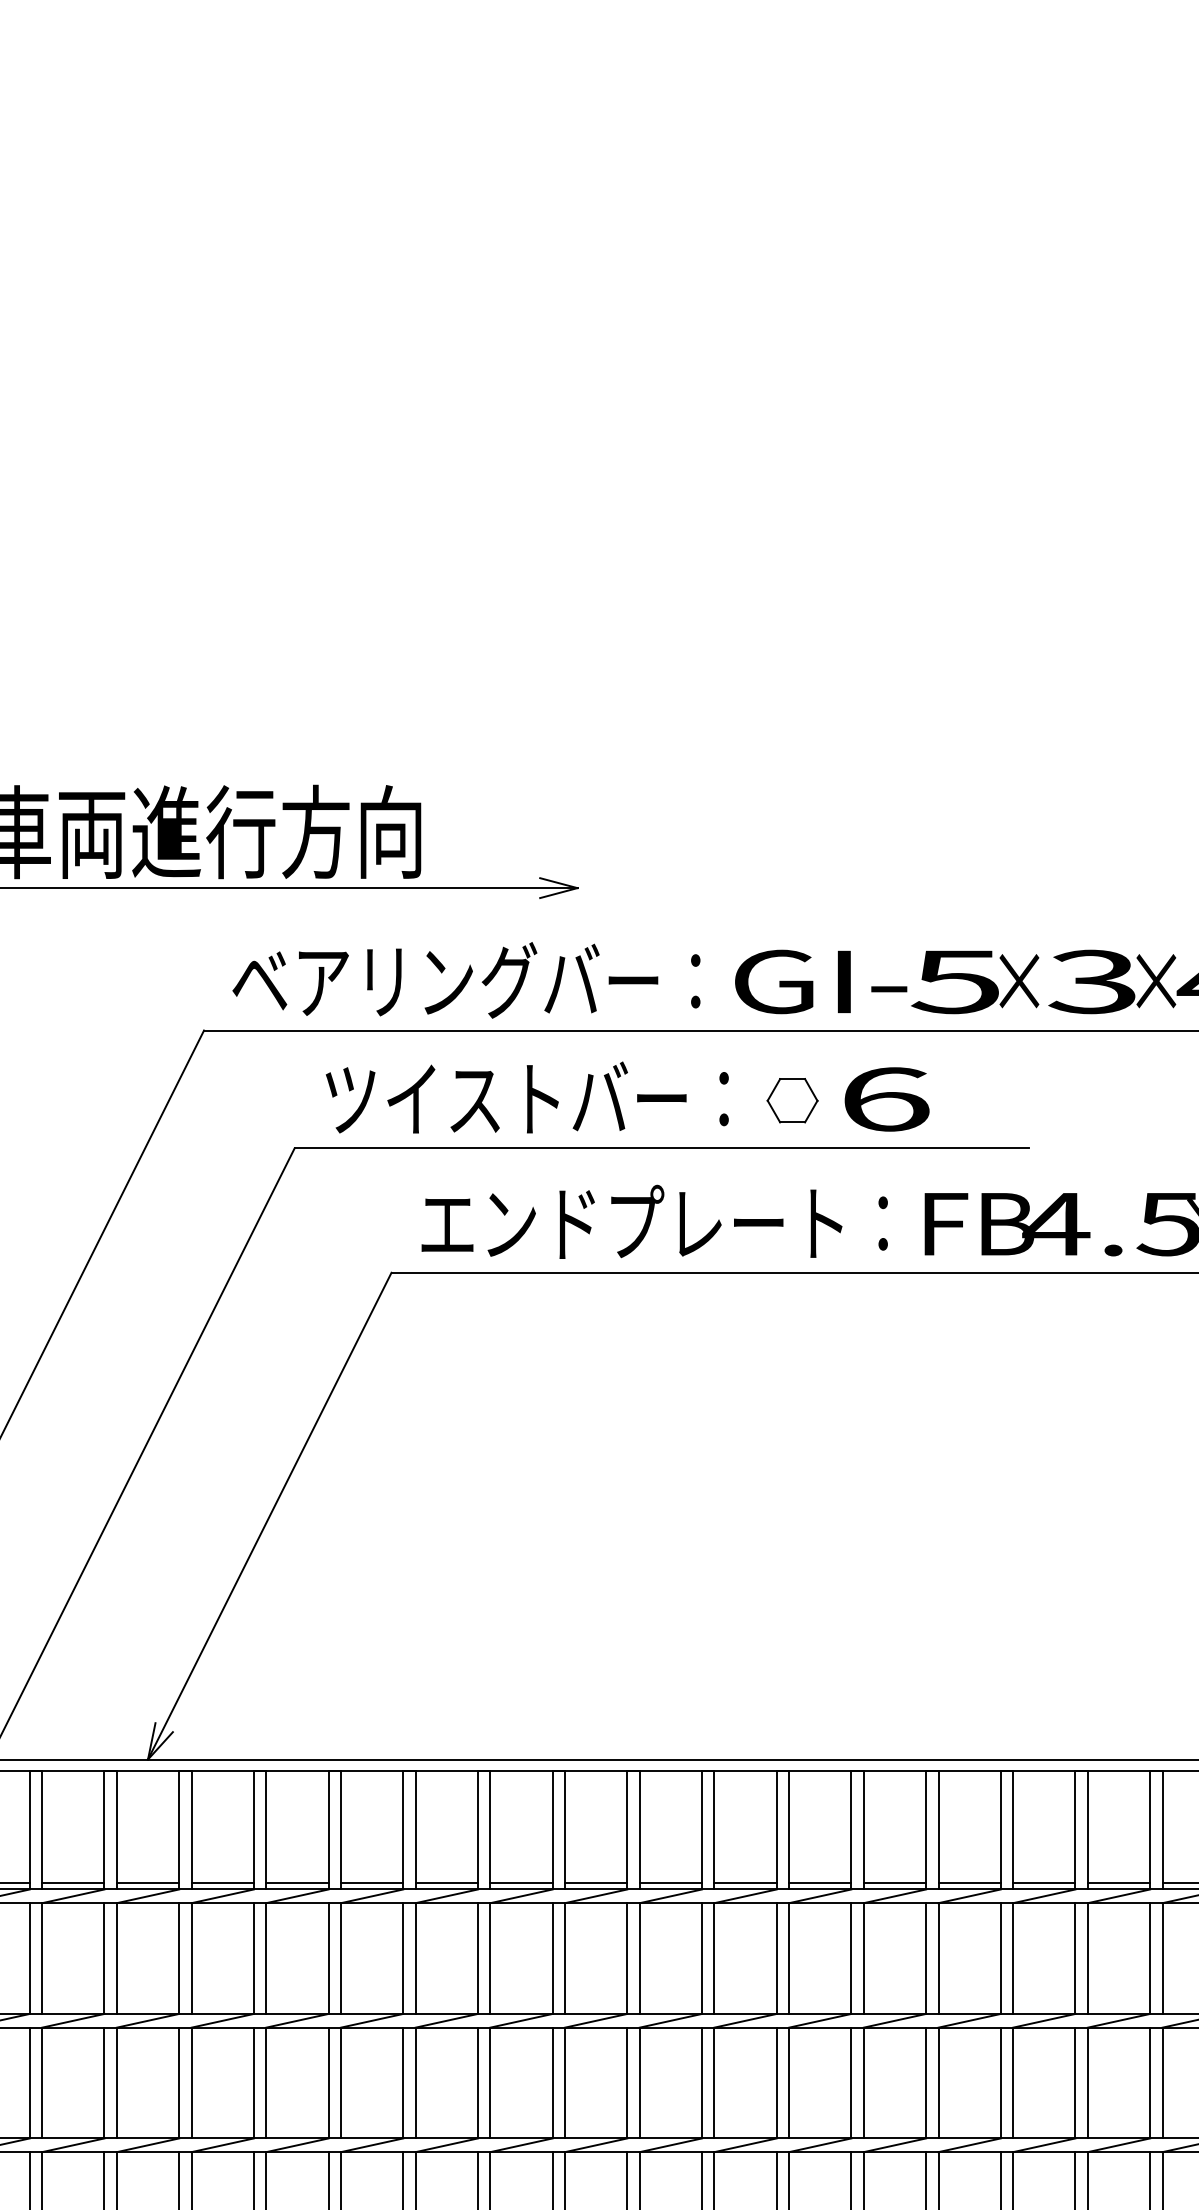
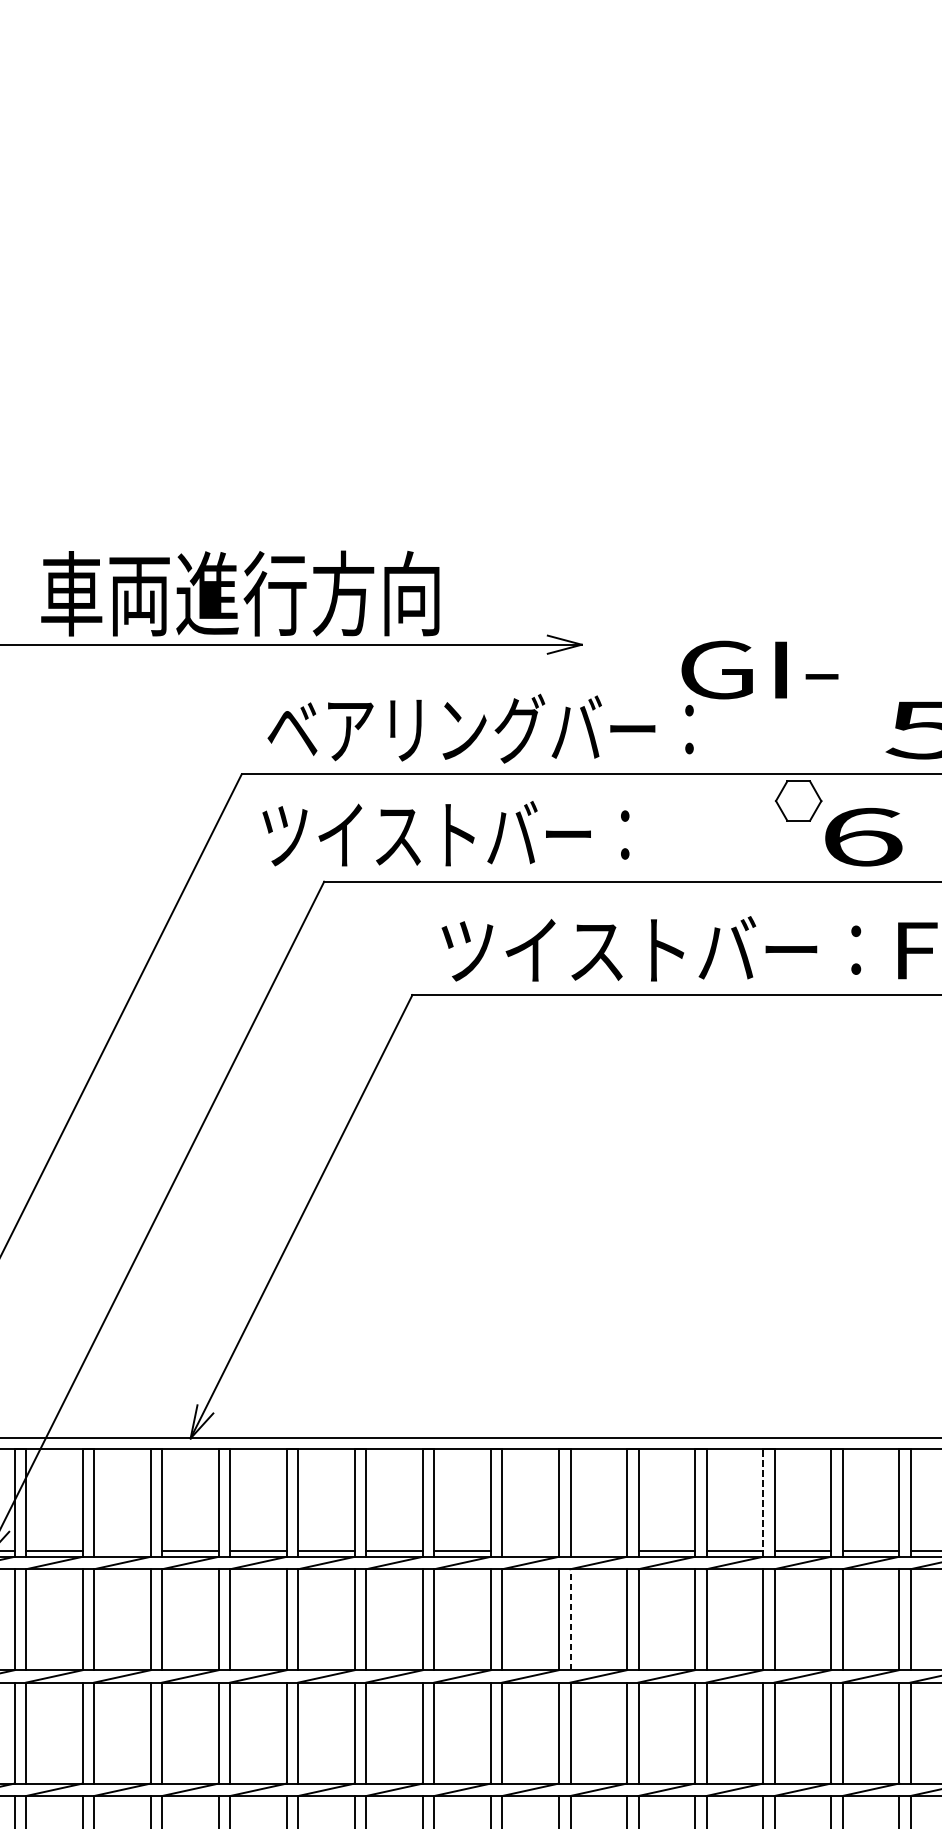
text: (821, 981) -> (760, 669), moved
text: (526, 1097) -> (445, 833), moved
part: (792, 1100) -> (798, 800), moved
text: (654, 1221) -> (651, 948), エンドプレート： -> ツイストバー：
line: (776, 1829) -> (763, 1502), solid -> dashed
line: (73, 1882) -> (122, 1550), removed
line: (521, 1882) -> (530, 1550), removed
line: (596, 1882) -> (599, 1550), removed
line: (565, 1958) -> (570, 1619), solid -> dashed

